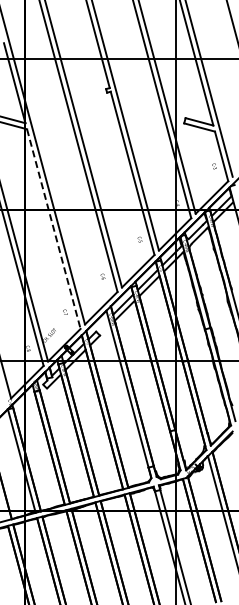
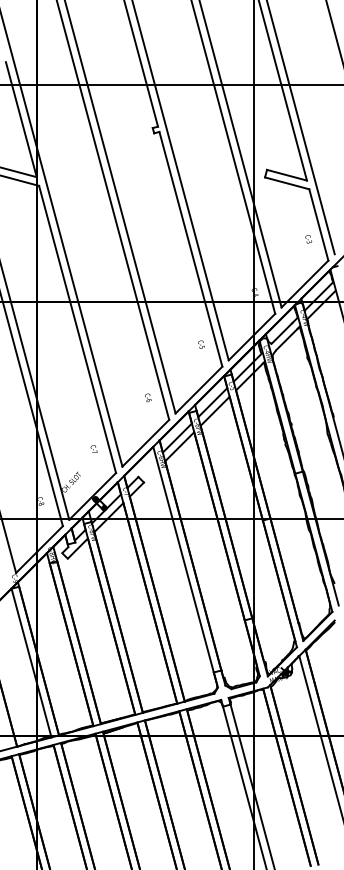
line: (53, 229) -> (77, 330), dashed -> solid

